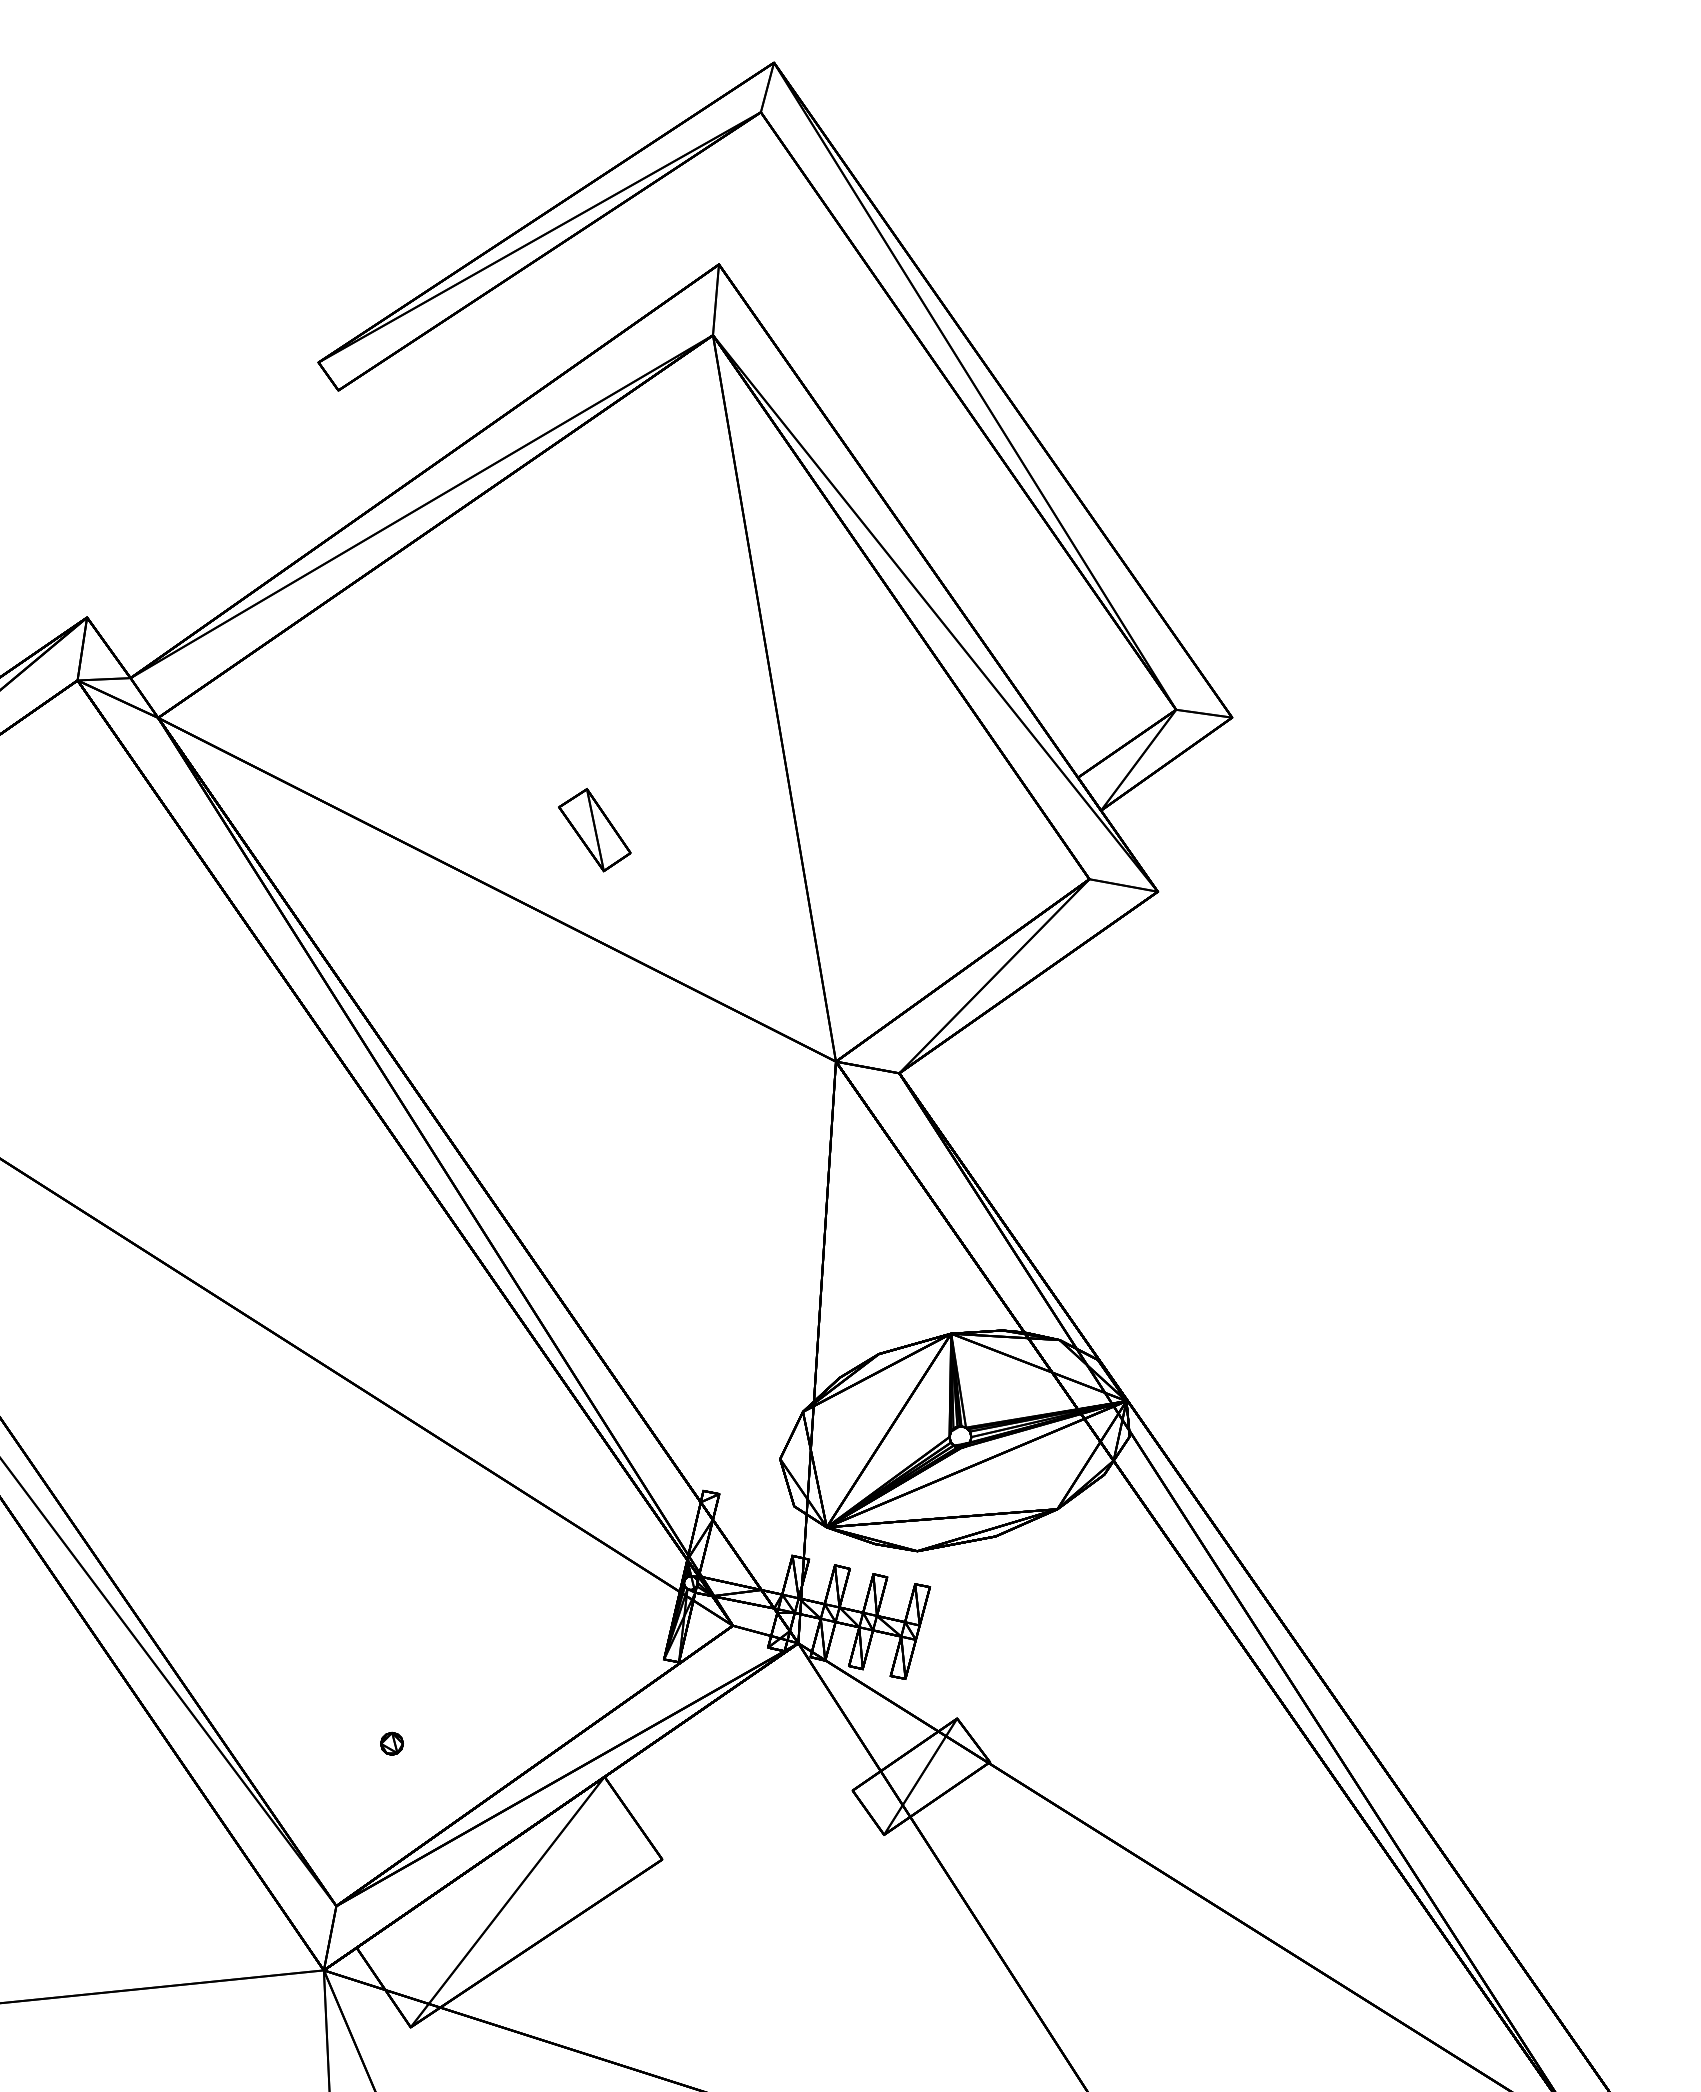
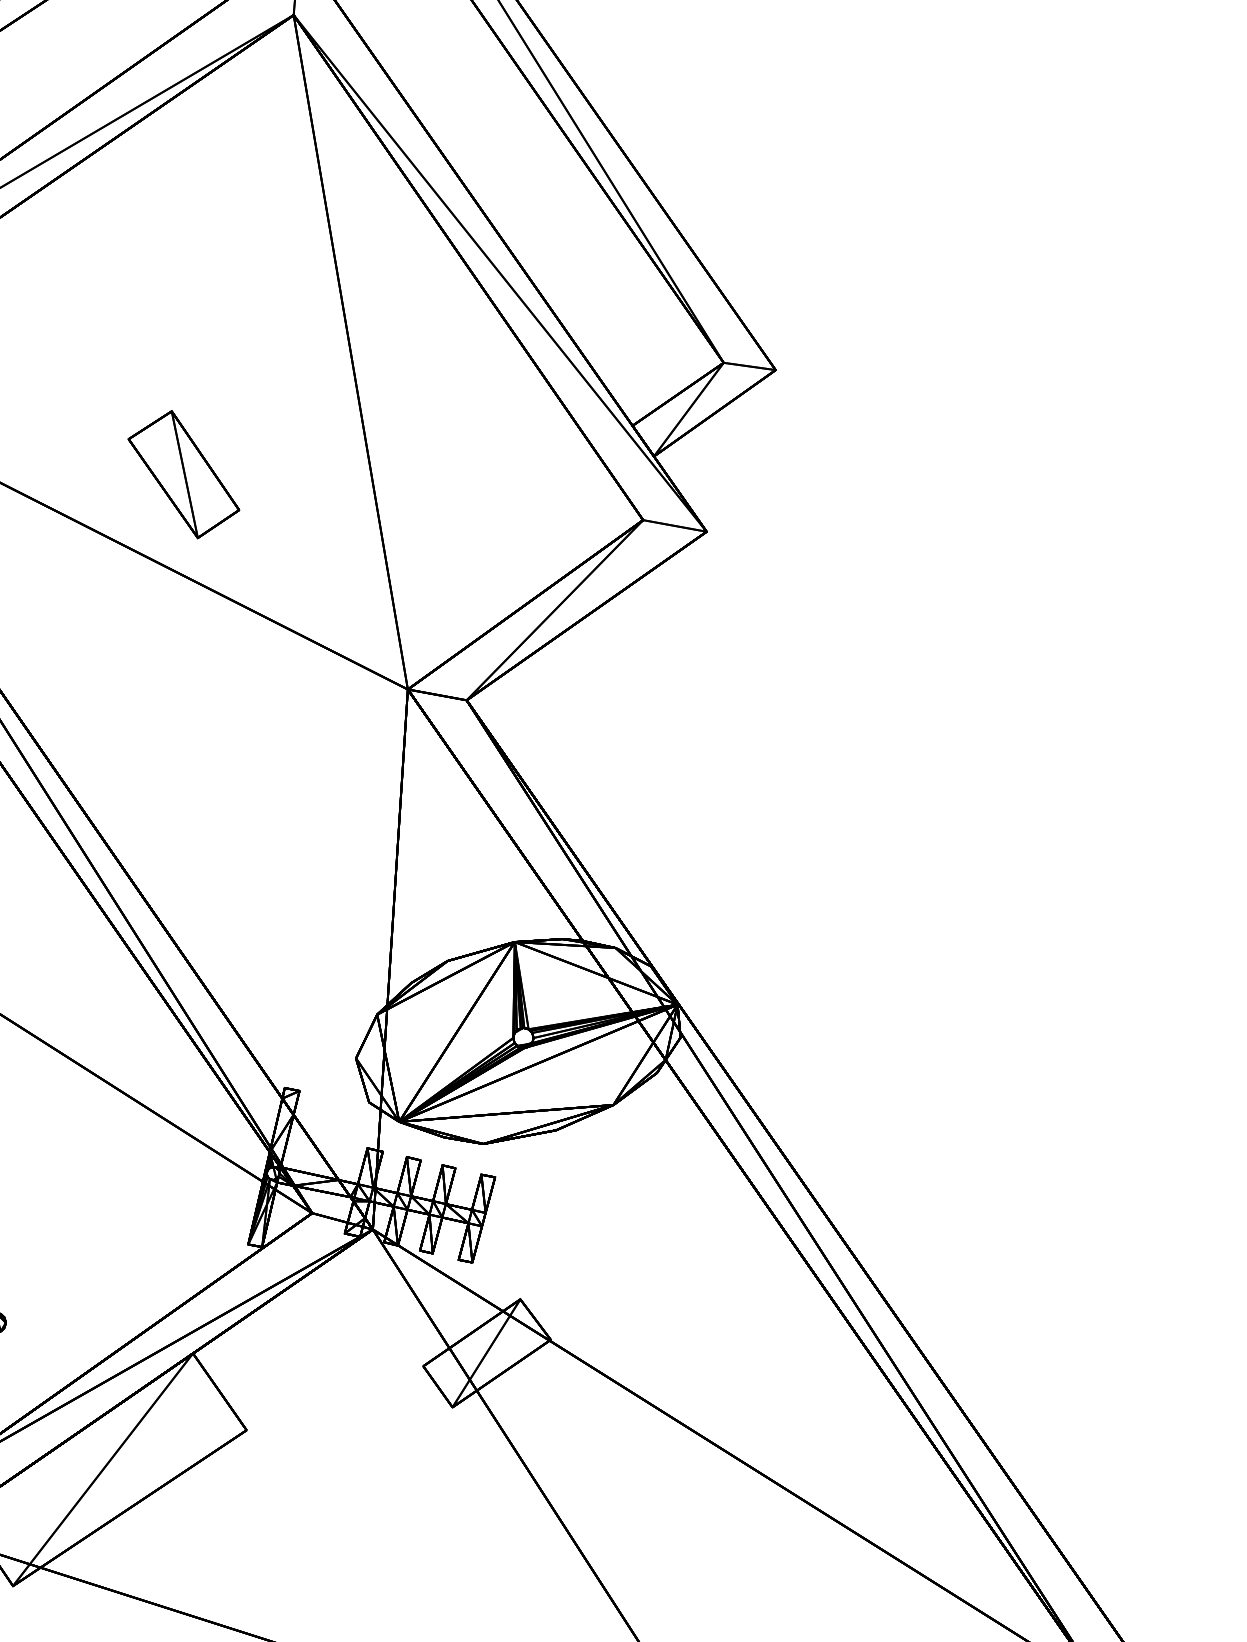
part: (594, 829) -> (183, 473), size x1.67

